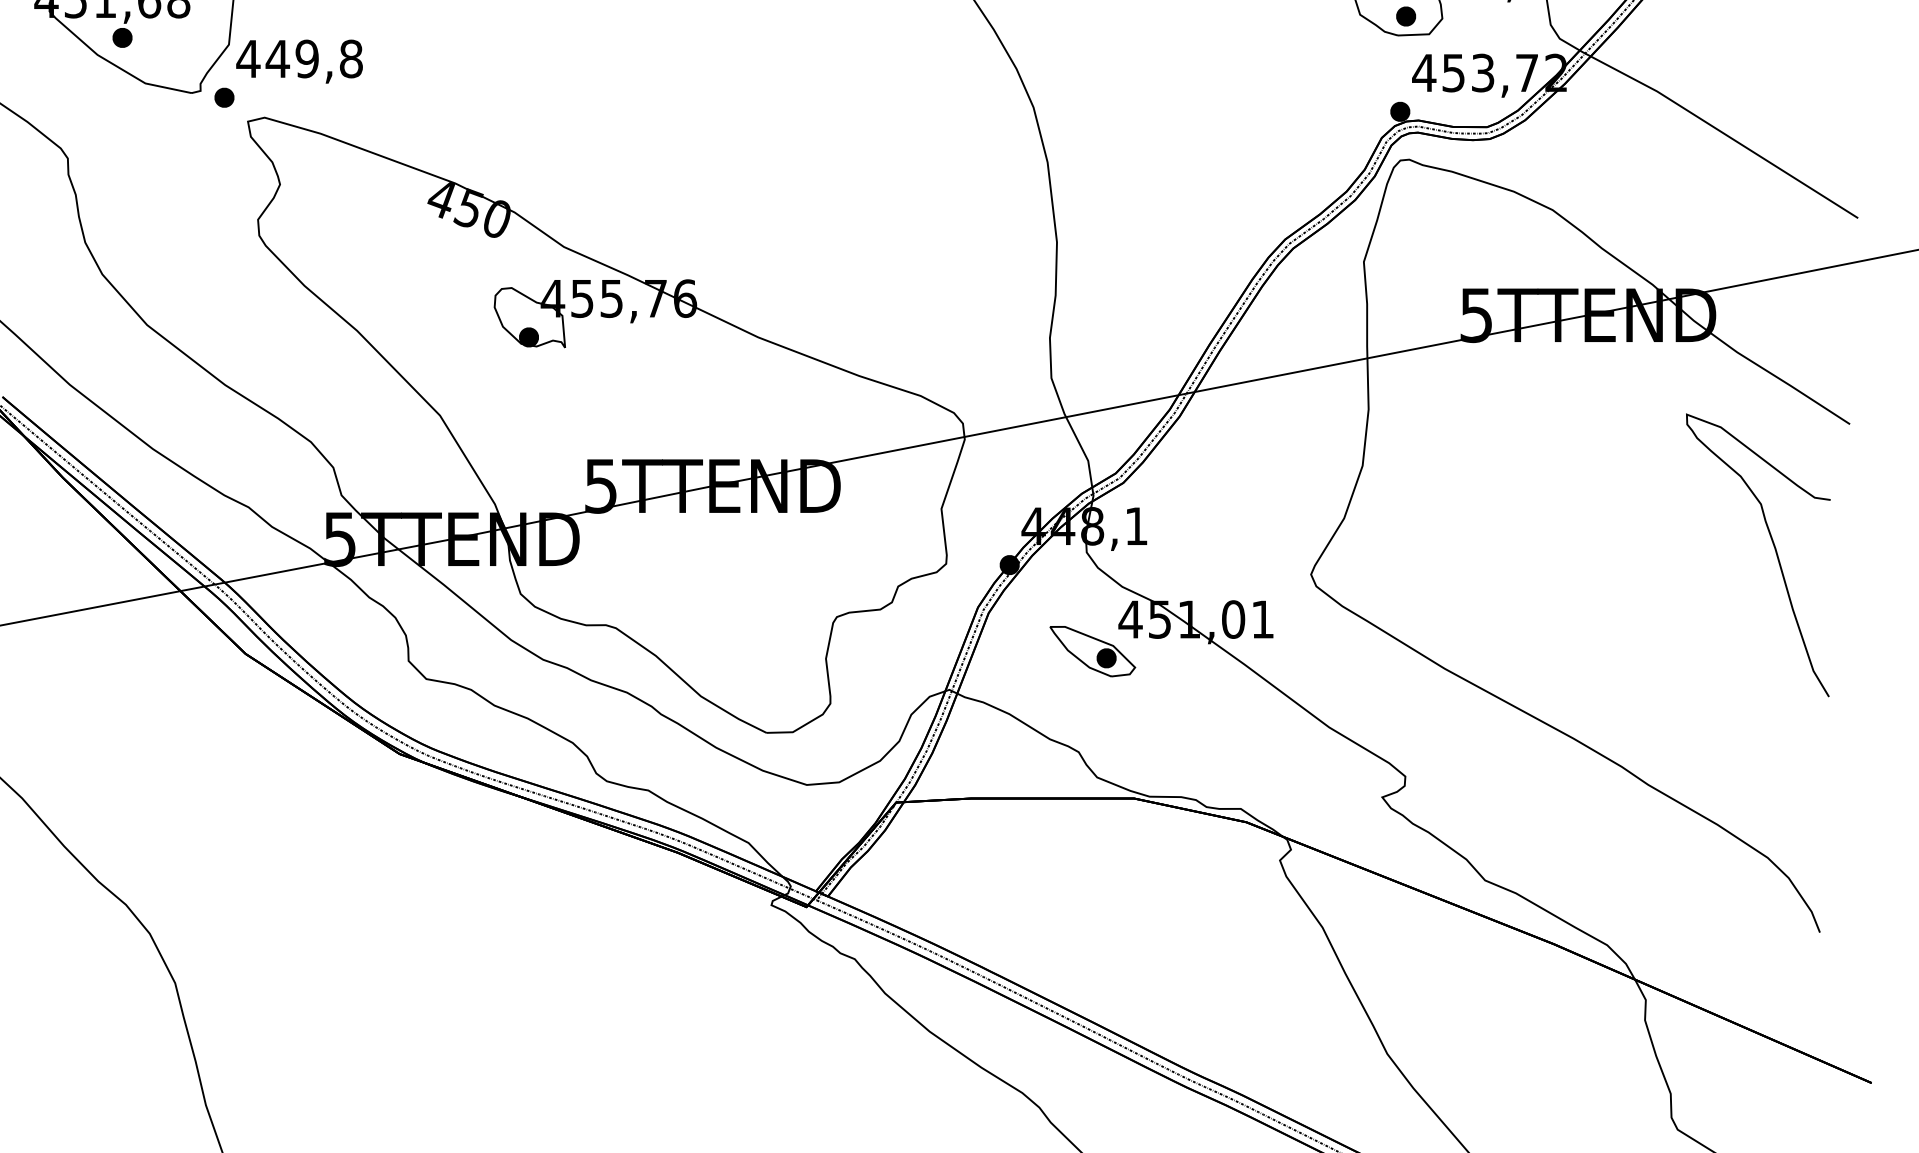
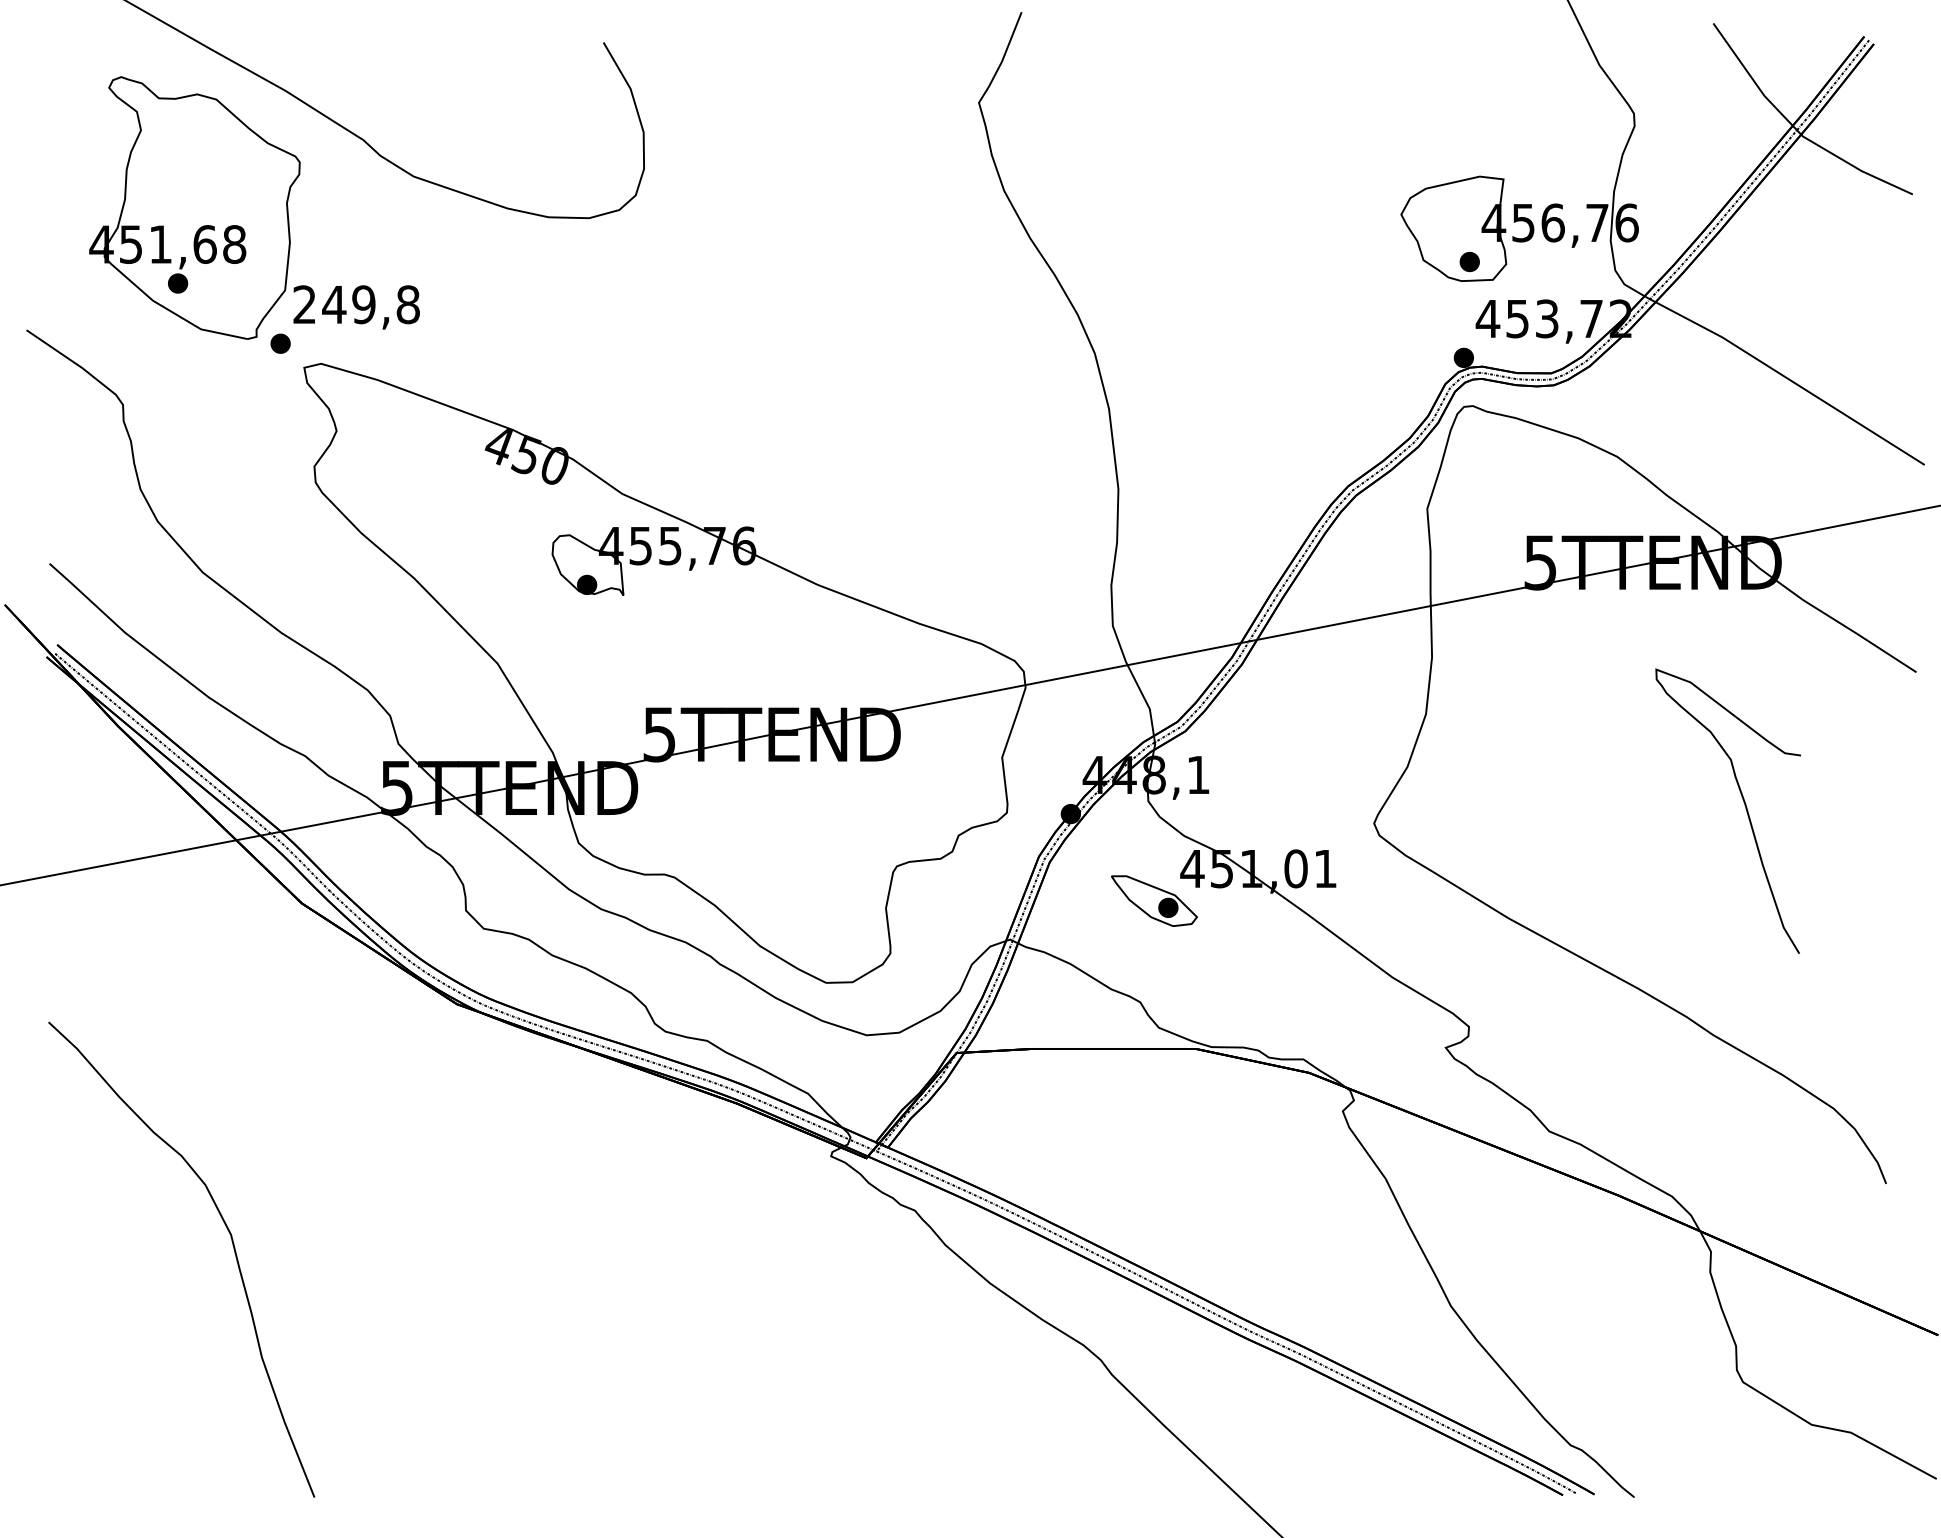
text: (248, 58) -> (304, 304), 449,8 -> 249,8
curve: (1774, 549) -> (1744, 805), moved

